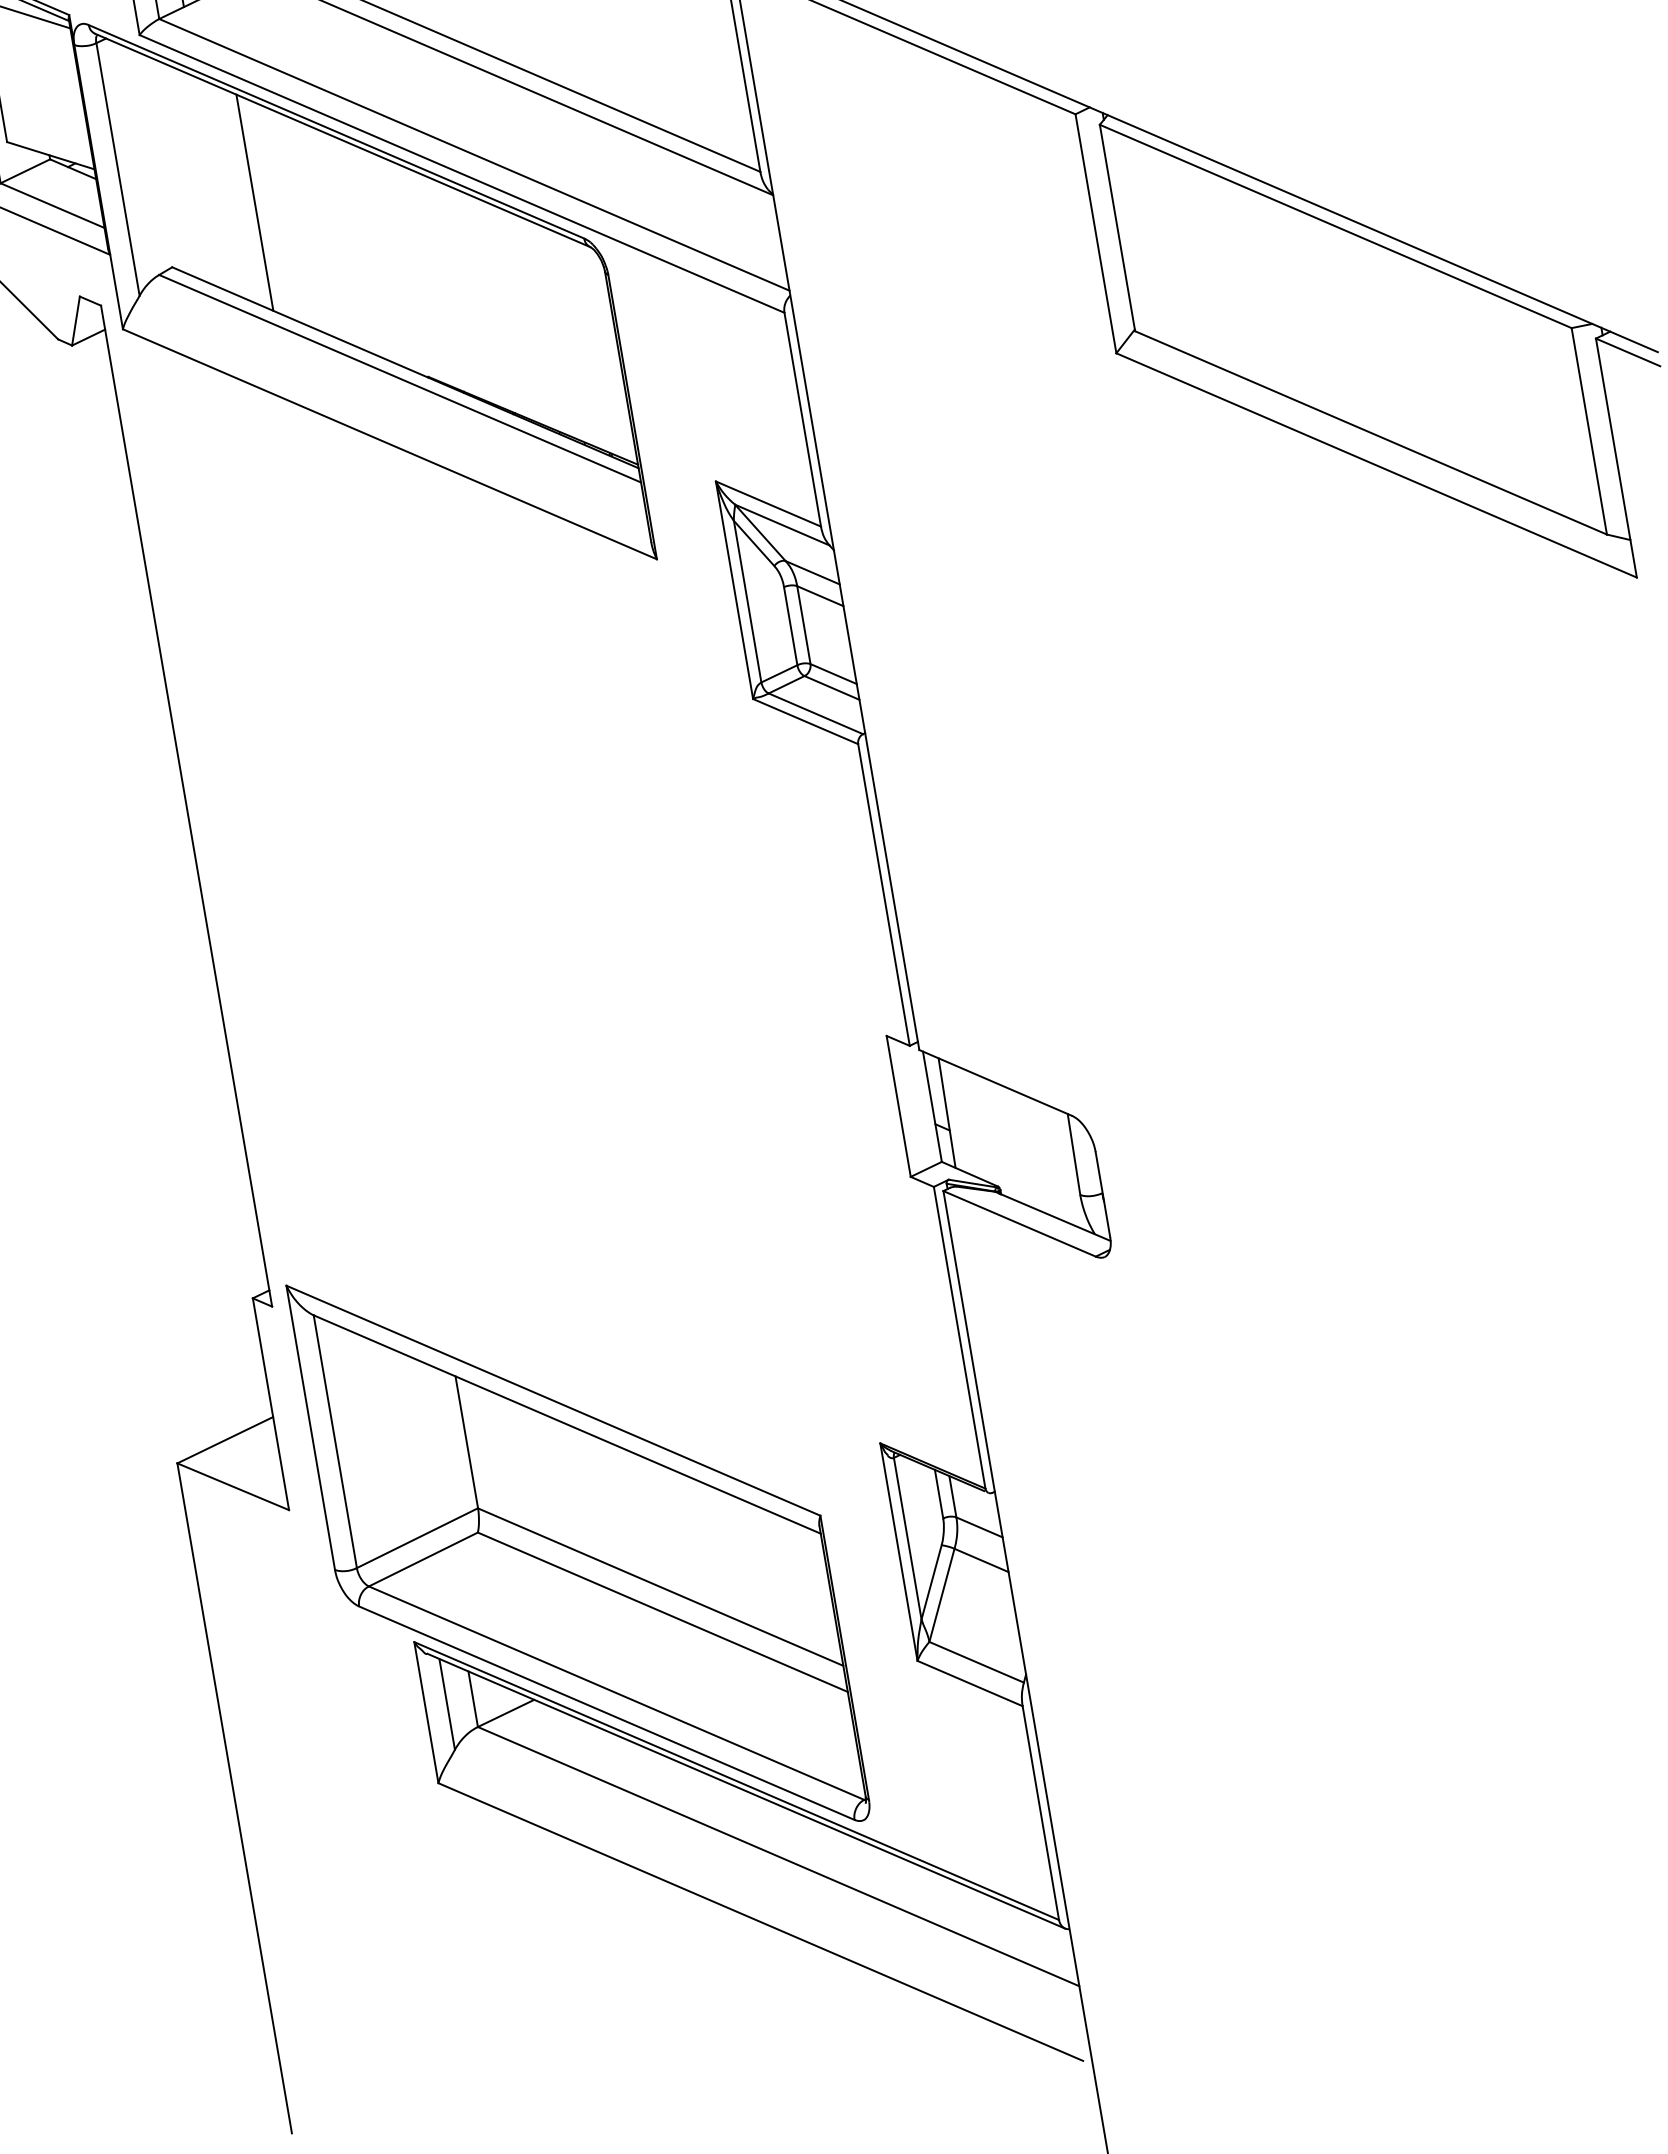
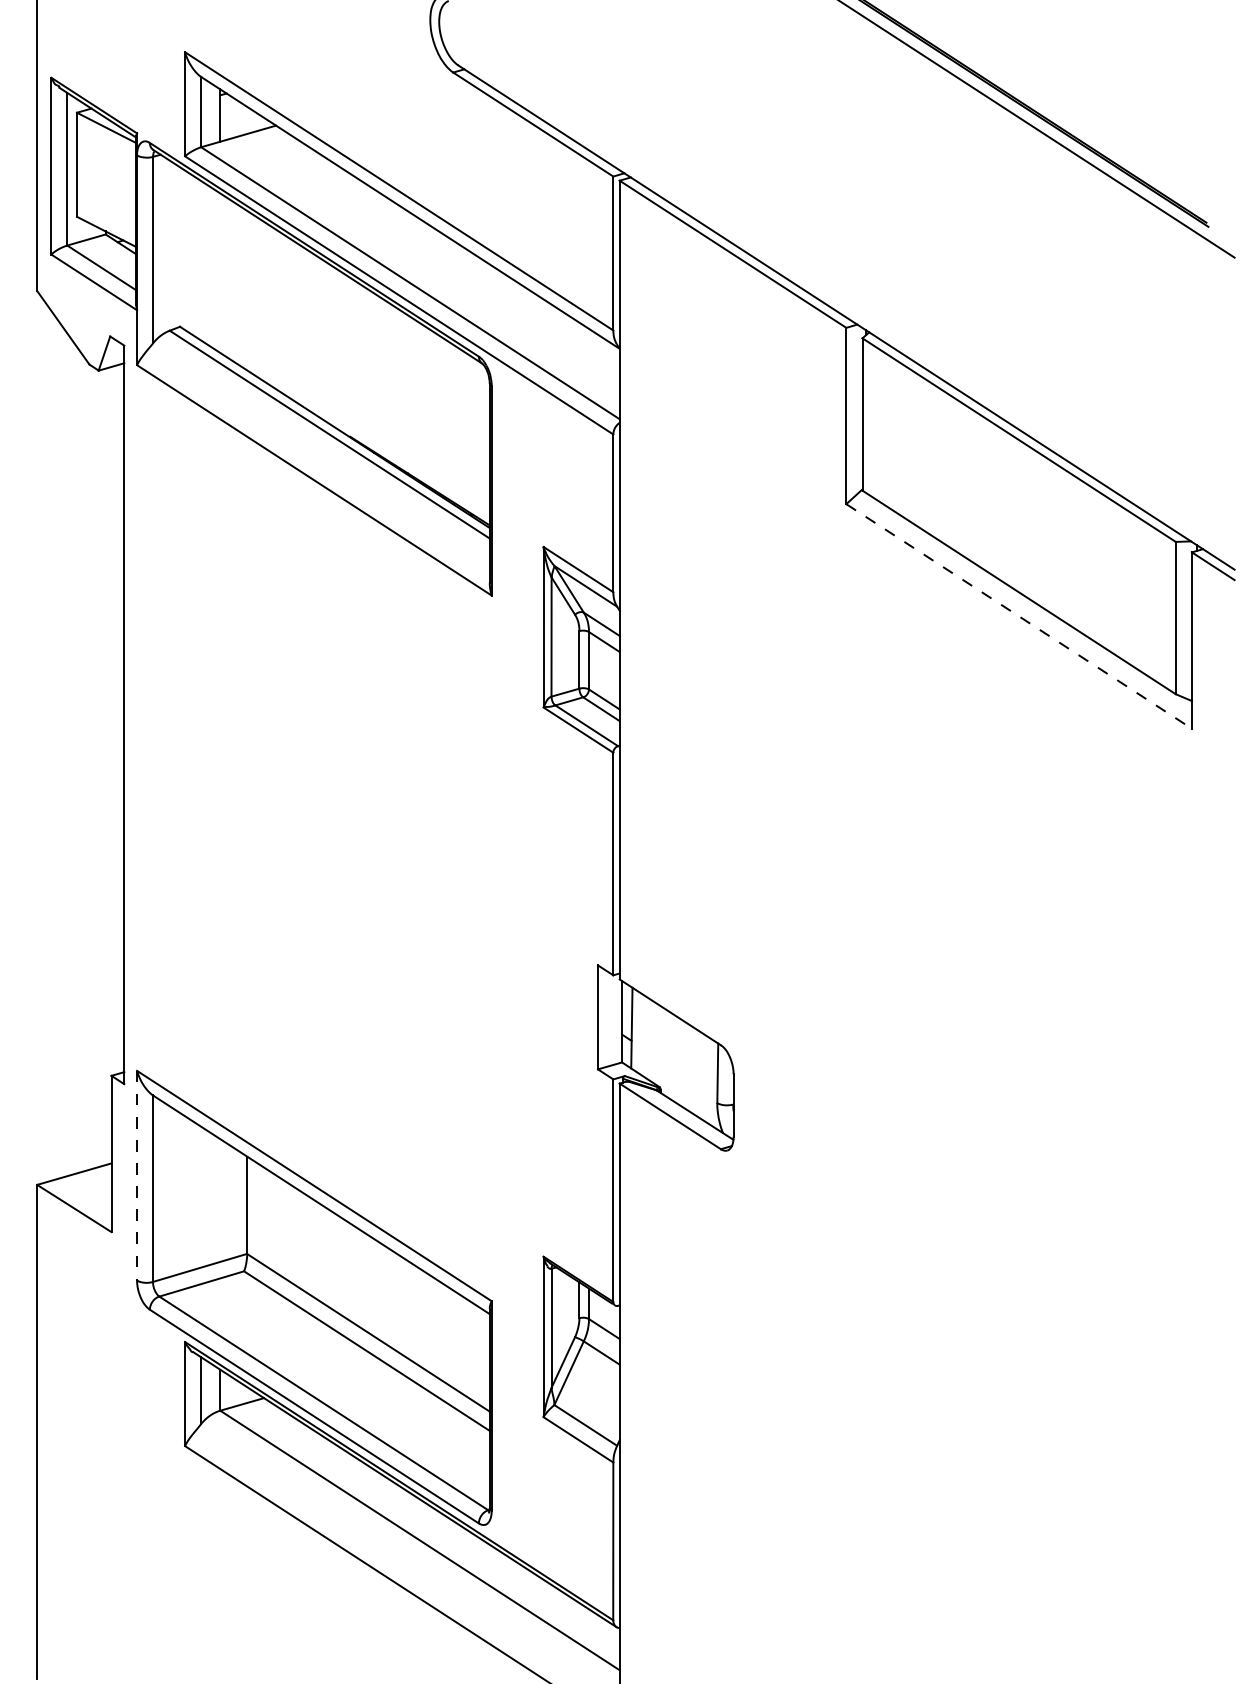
line: (255, 202) -> (247, 290), removed
line: (1377, 465) -> (1019, 616), solid -> dashed
line: (311, 1427) -> (137, 1175), solid -> dashed

